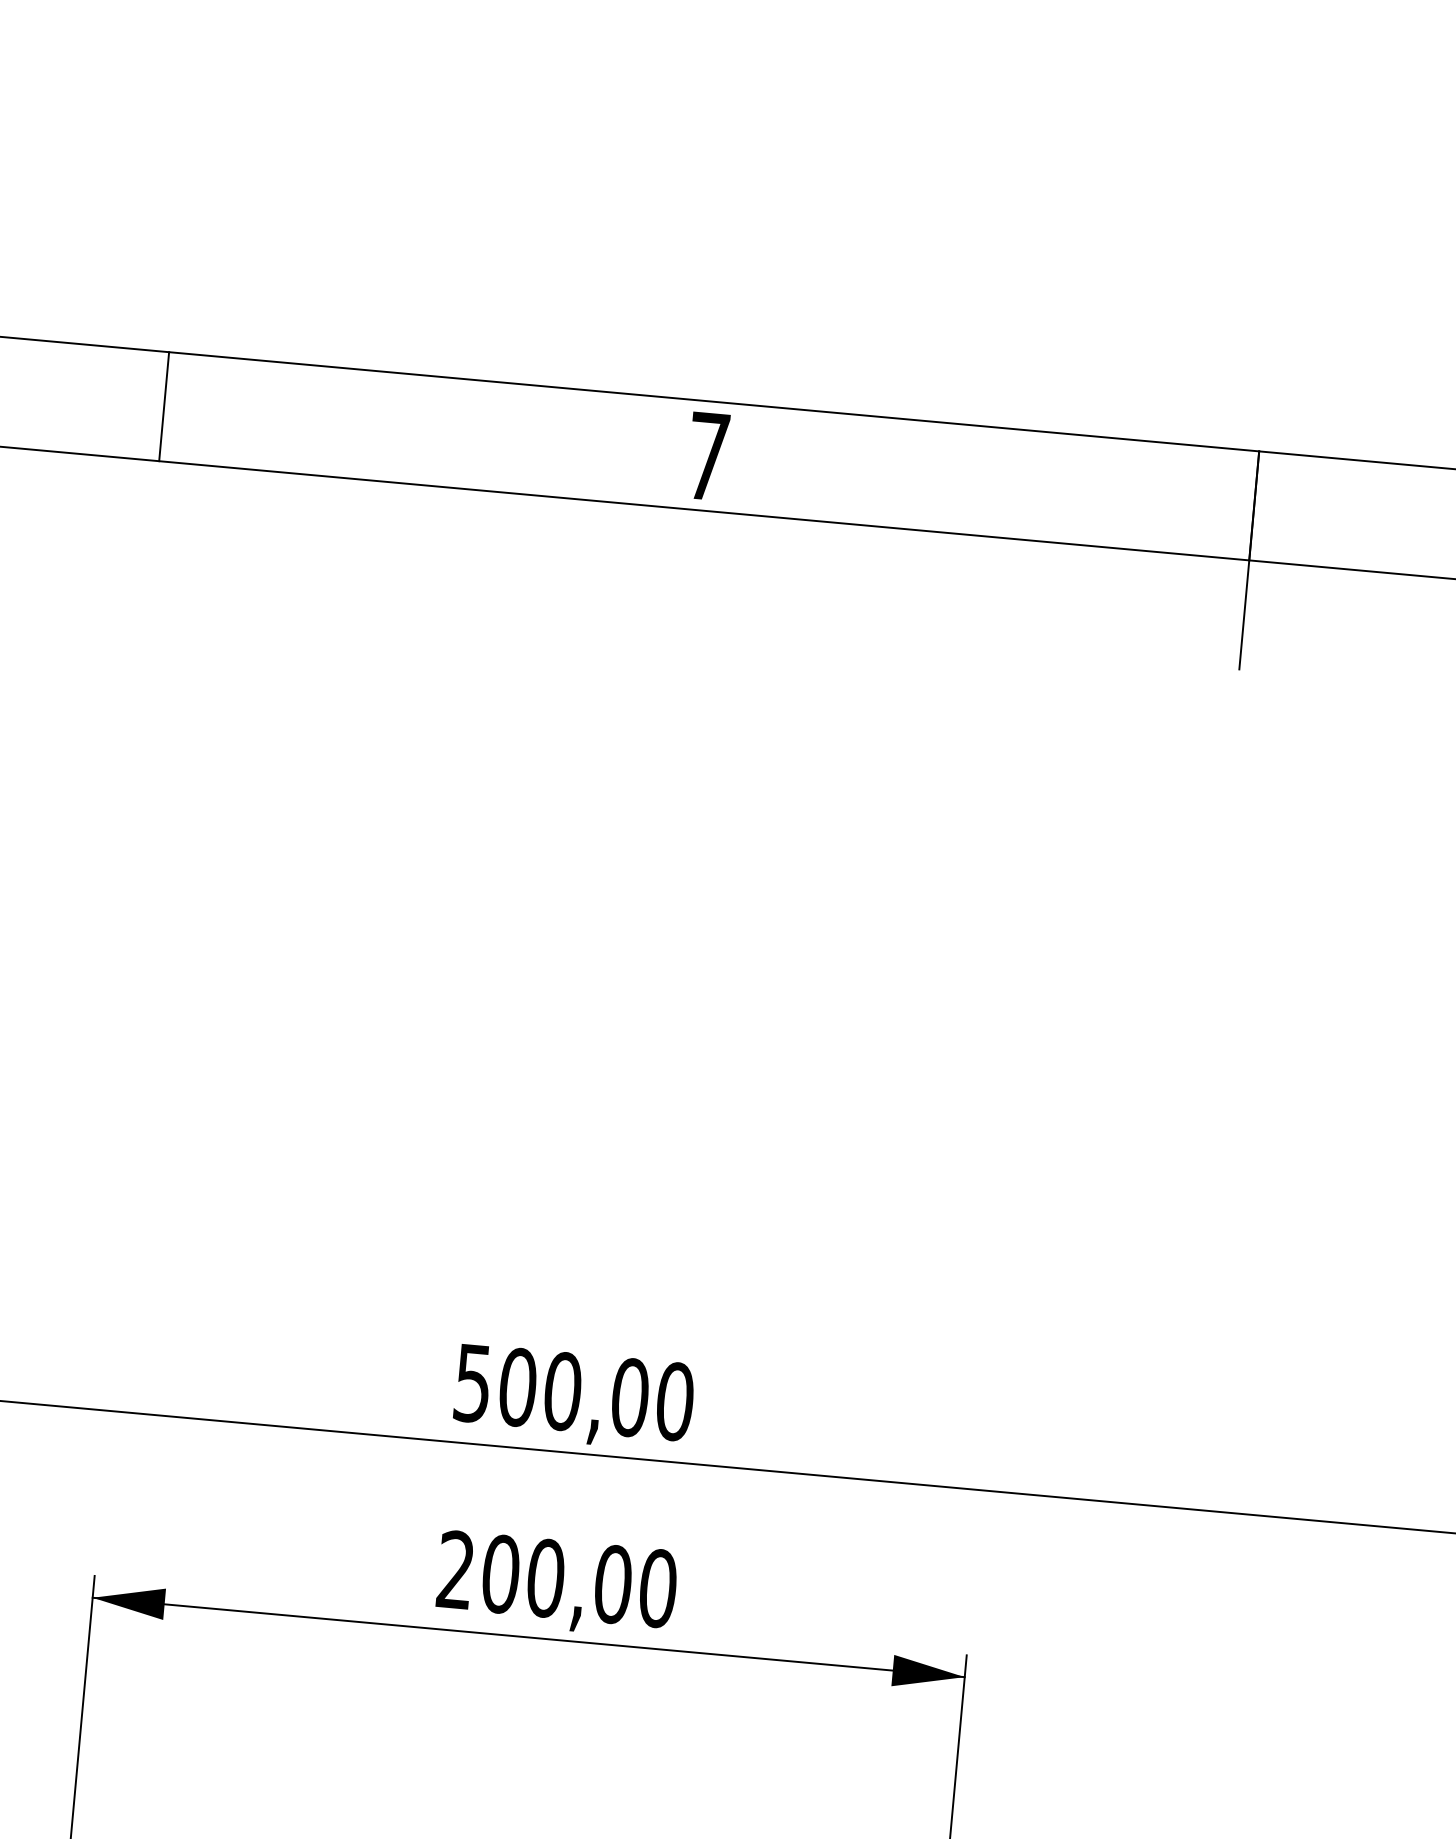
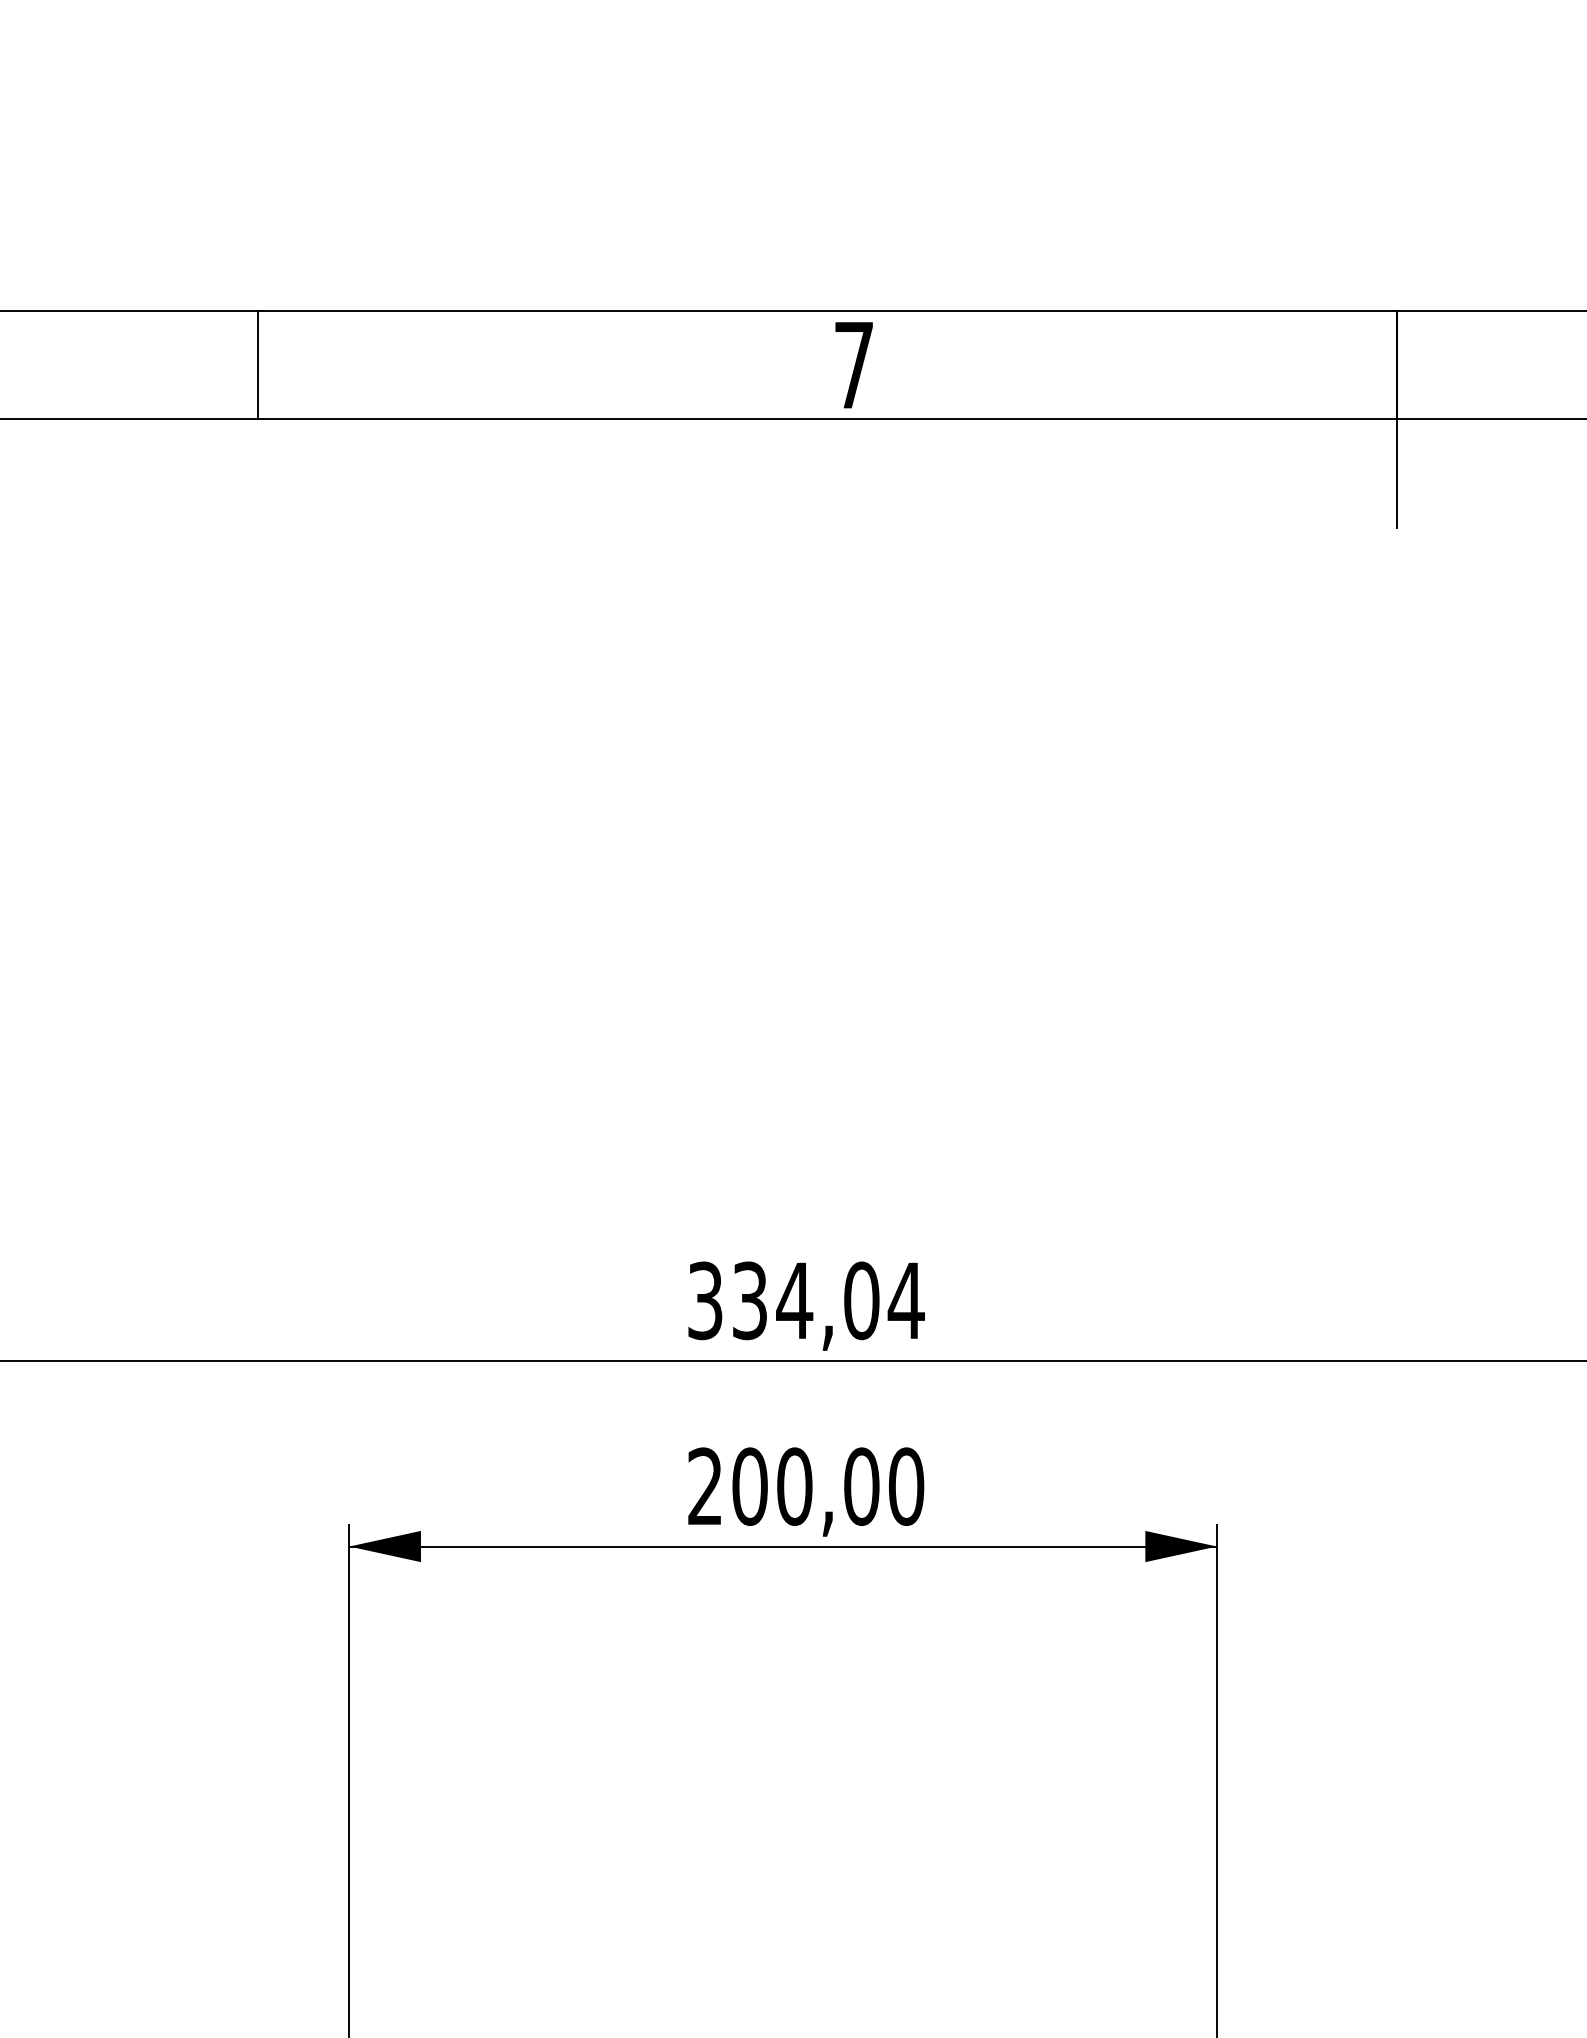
line: (163, 406) -> (257, 364), moved
text: (574, 1392) -> (806, 1300), 500,00 -> 334,04

